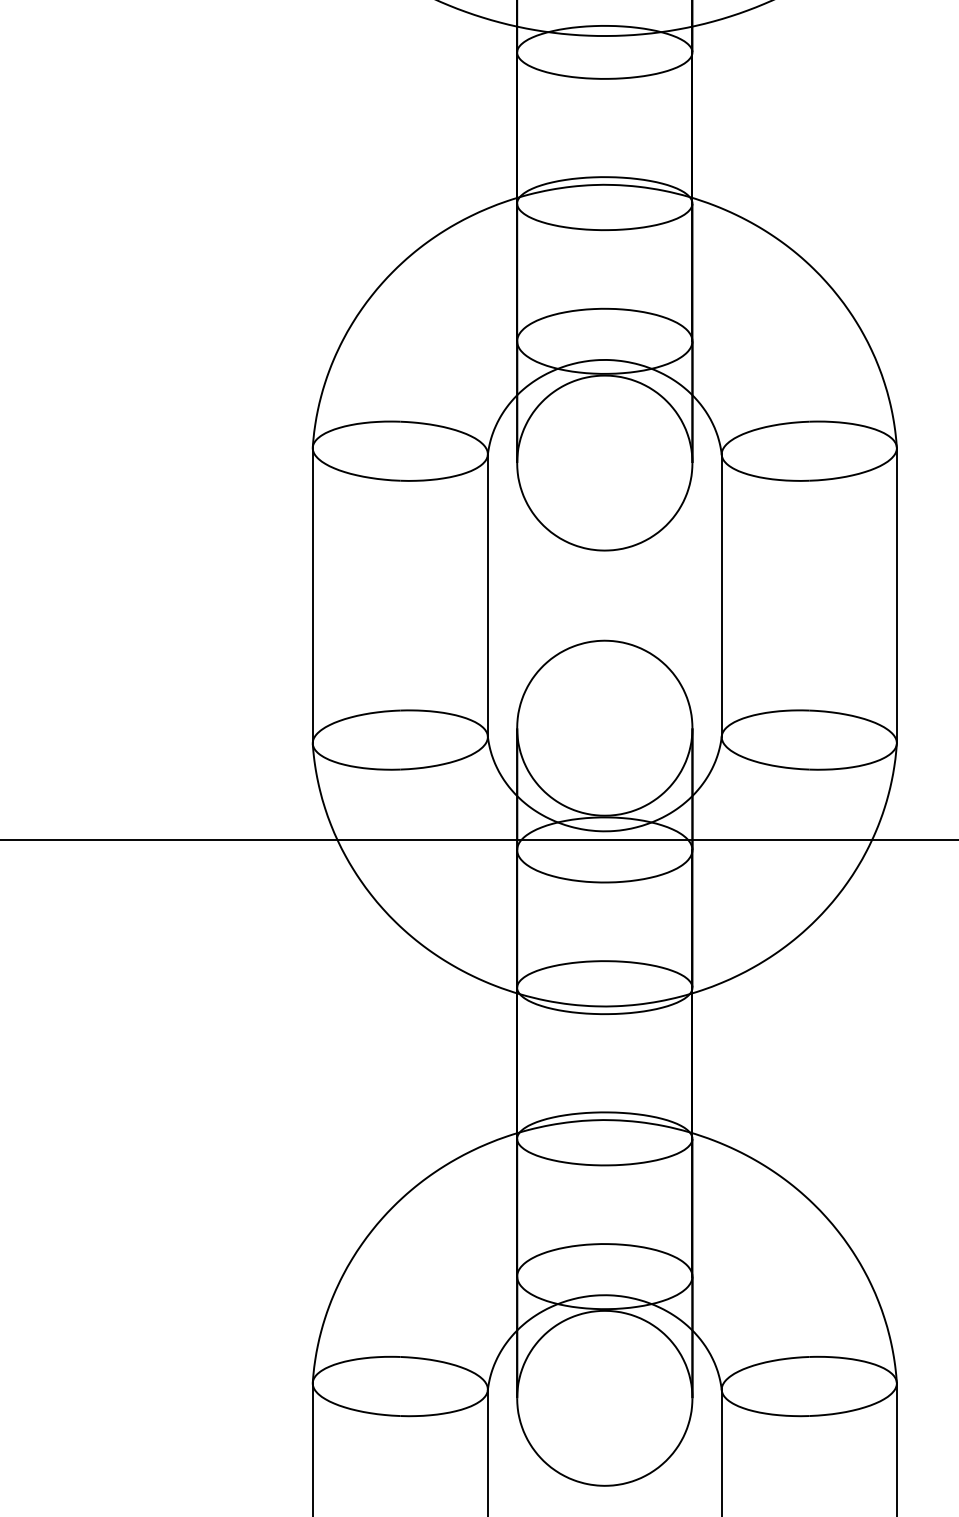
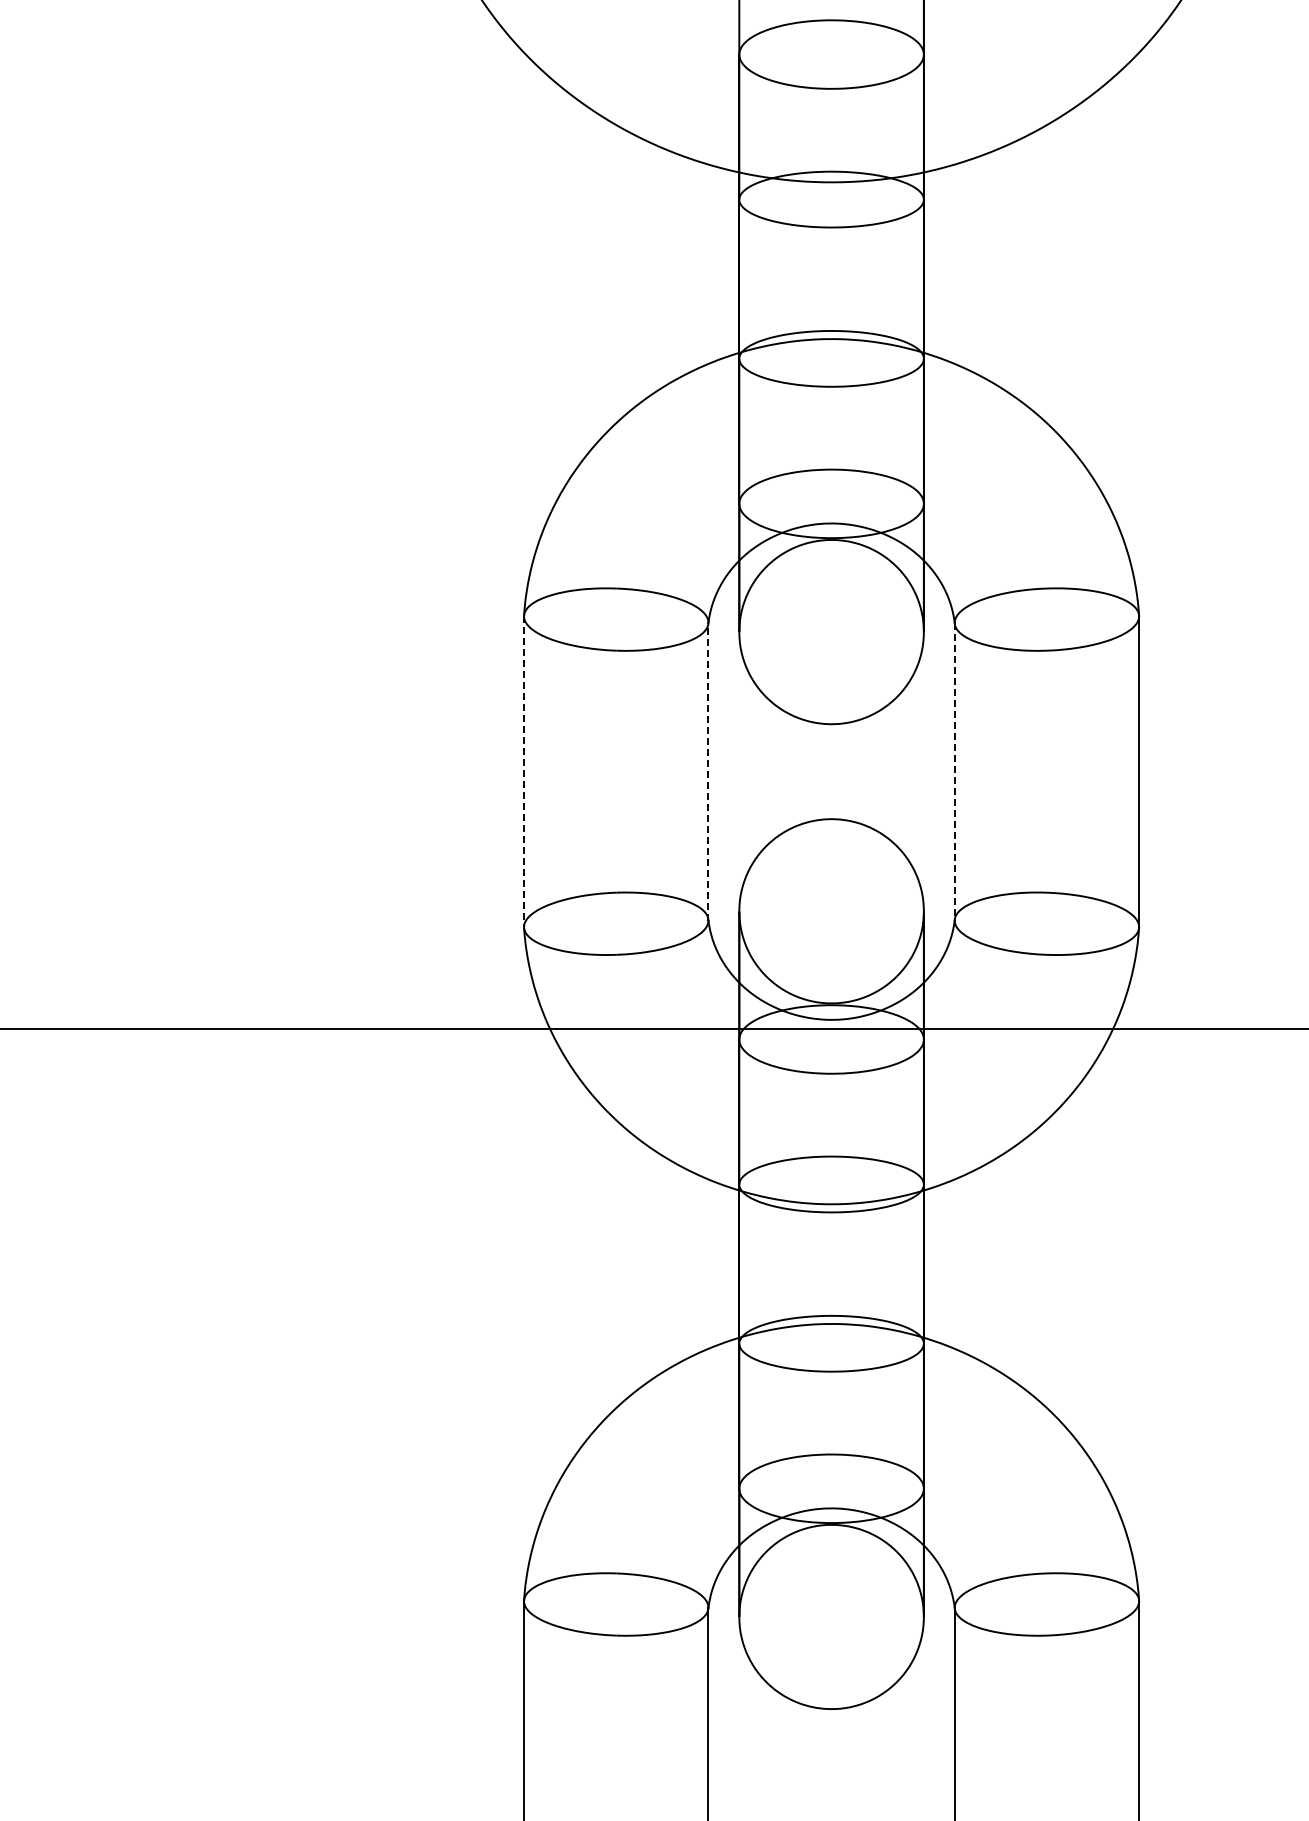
line: (487, 595) -> (708, 771), solid -> dashed
line: (721, 595) -> (954, 771), solid -> dashed
line: (313, 596) -> (524, 772), solid -> dashed

